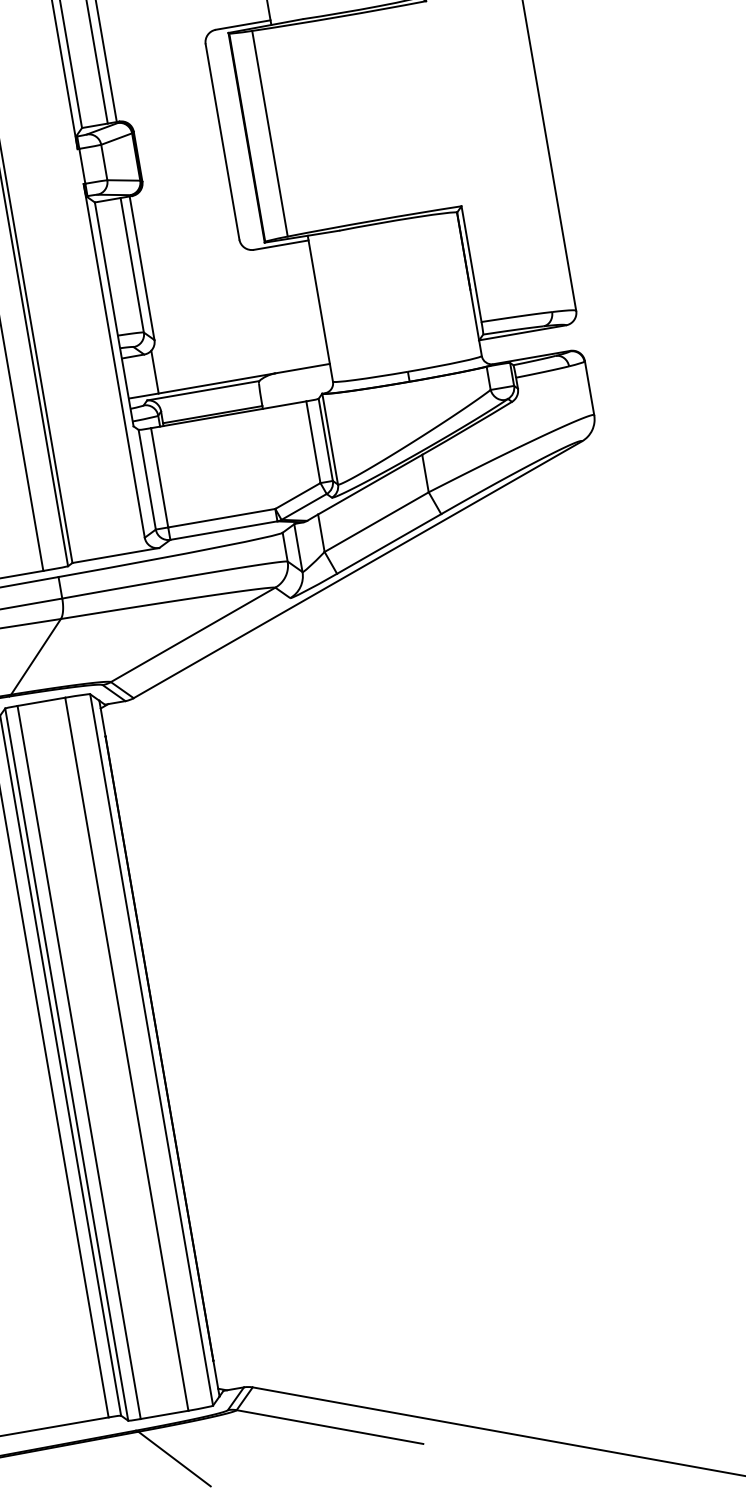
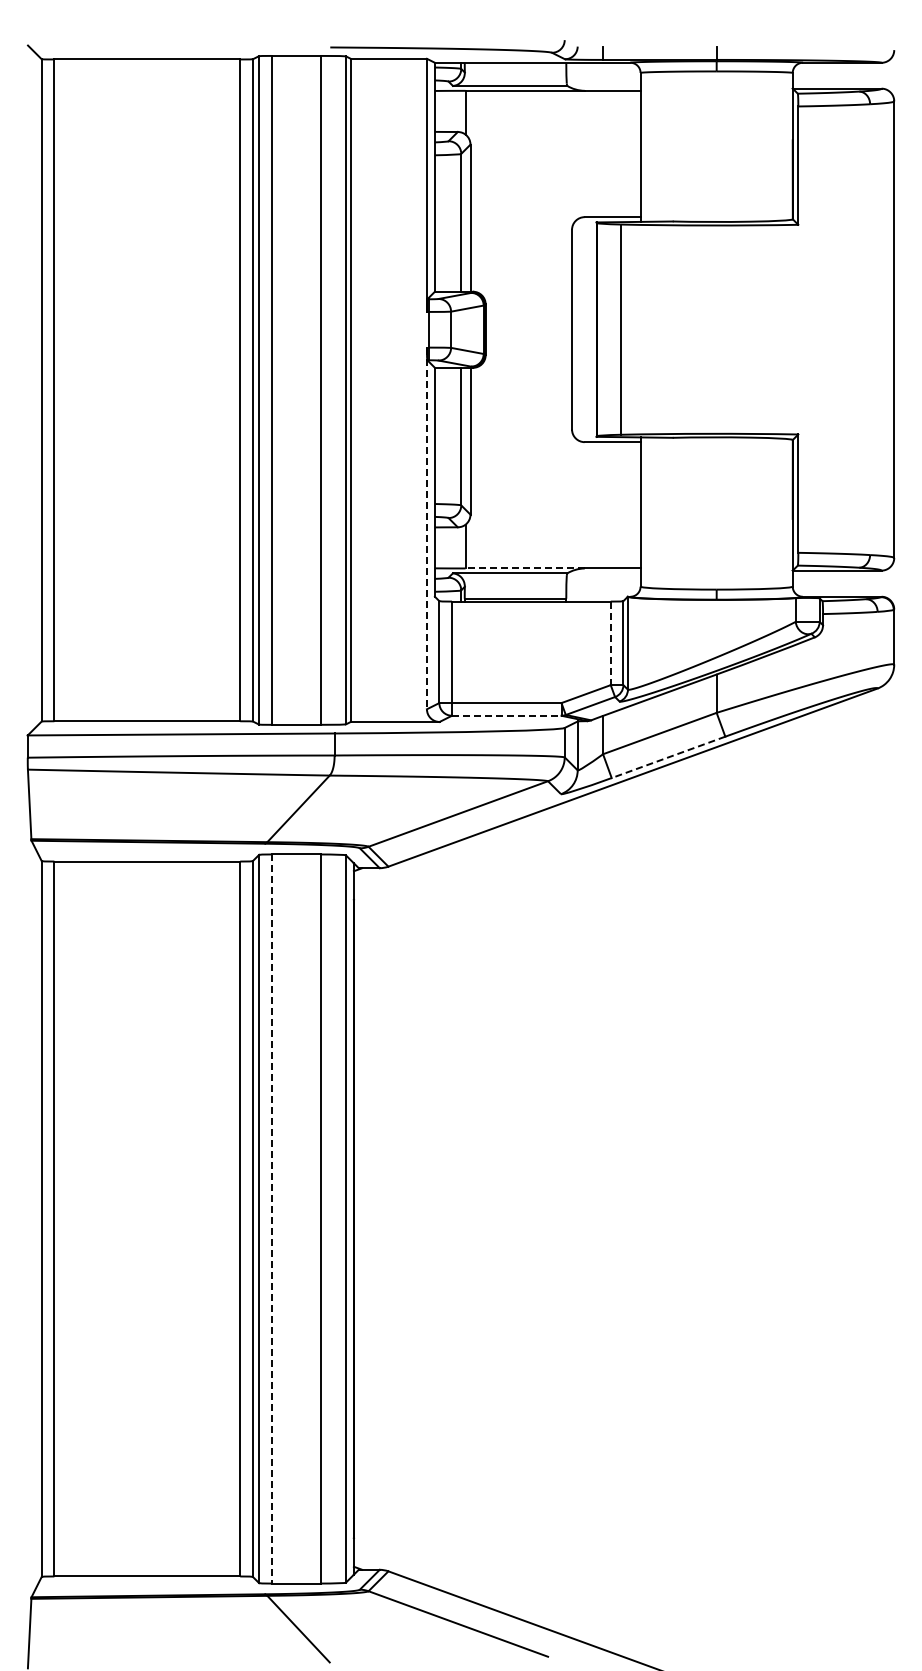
line: (113, 361) -> (426, 528), solid -> dashed
line: (217, 383) -> (525, 568), solid -> dashed
line: (313, 442) -> (610, 643), solid -> dashed
line: (223, 530) -> (506, 715), solid -> dashed
line: (389, 544) -> (668, 757), solid -> dashed
line: (78, 1063) -> (271, 1219), solid -> dashed

